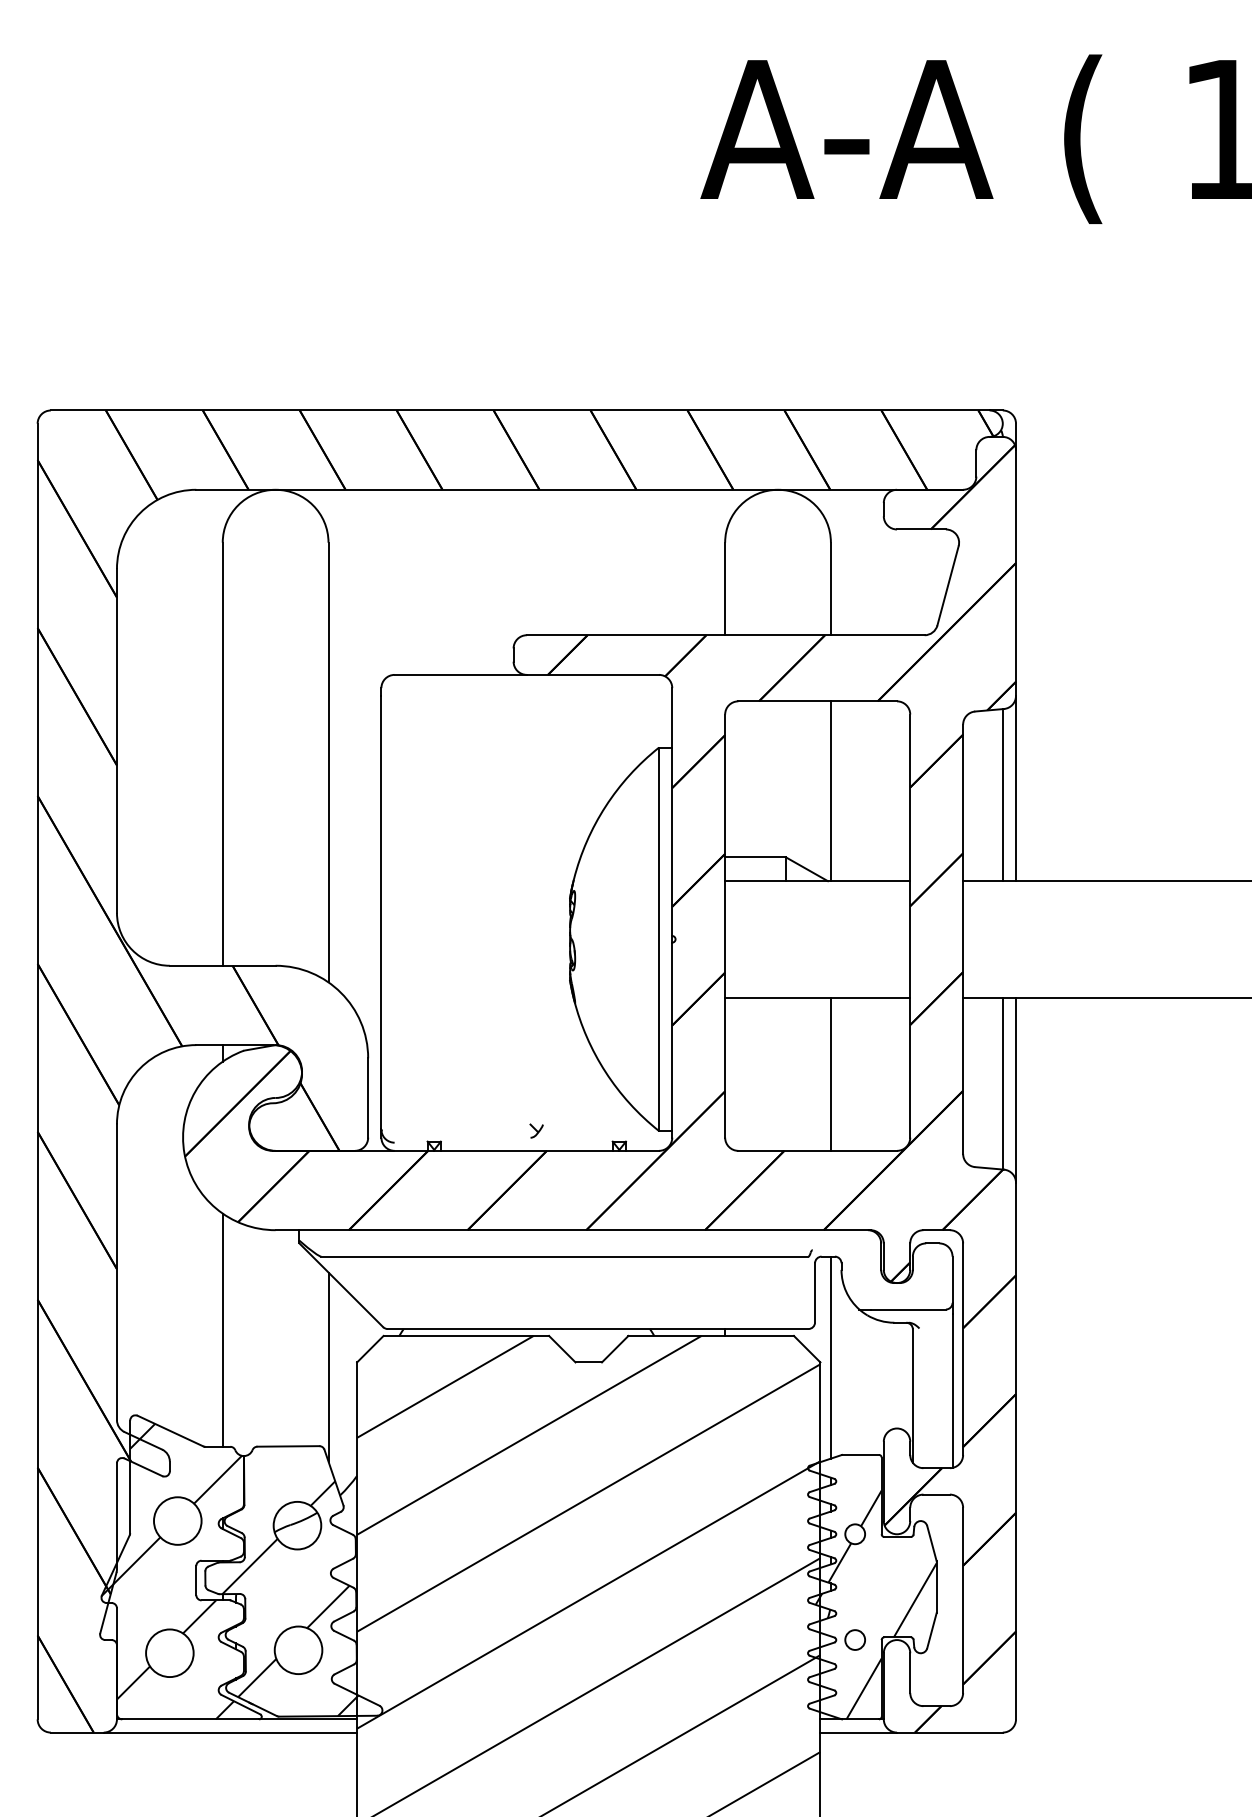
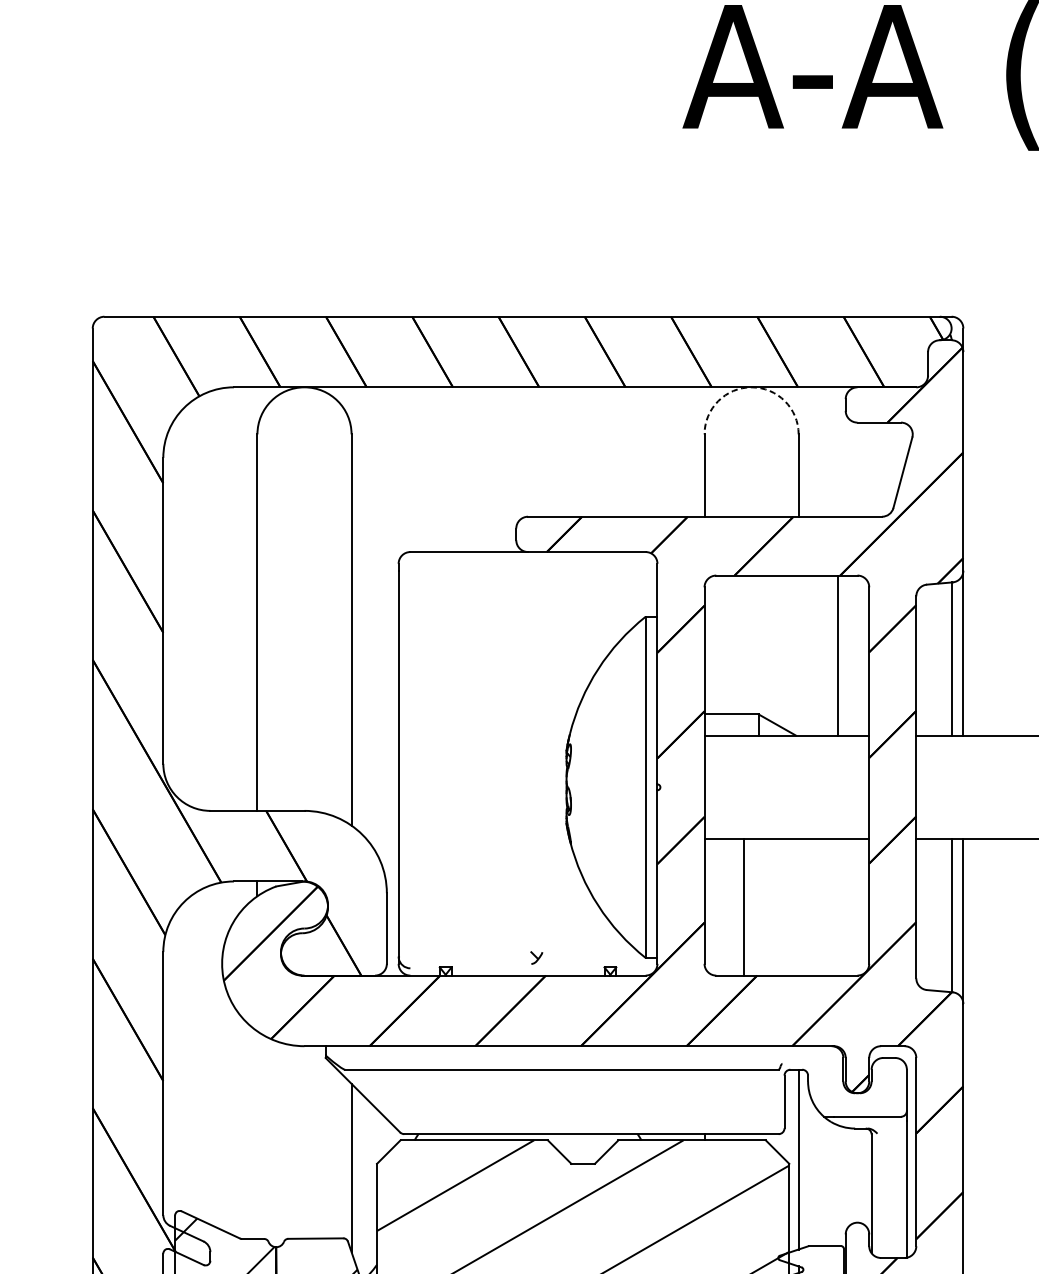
arc: (778, 489) -> (752, 387), solid -> dashed
line: (830, 791) -> (837, 655), moved
line: (830, 1073) -> (744, 906), moved
line: (222, 1329) -> (257, 1134), removed

